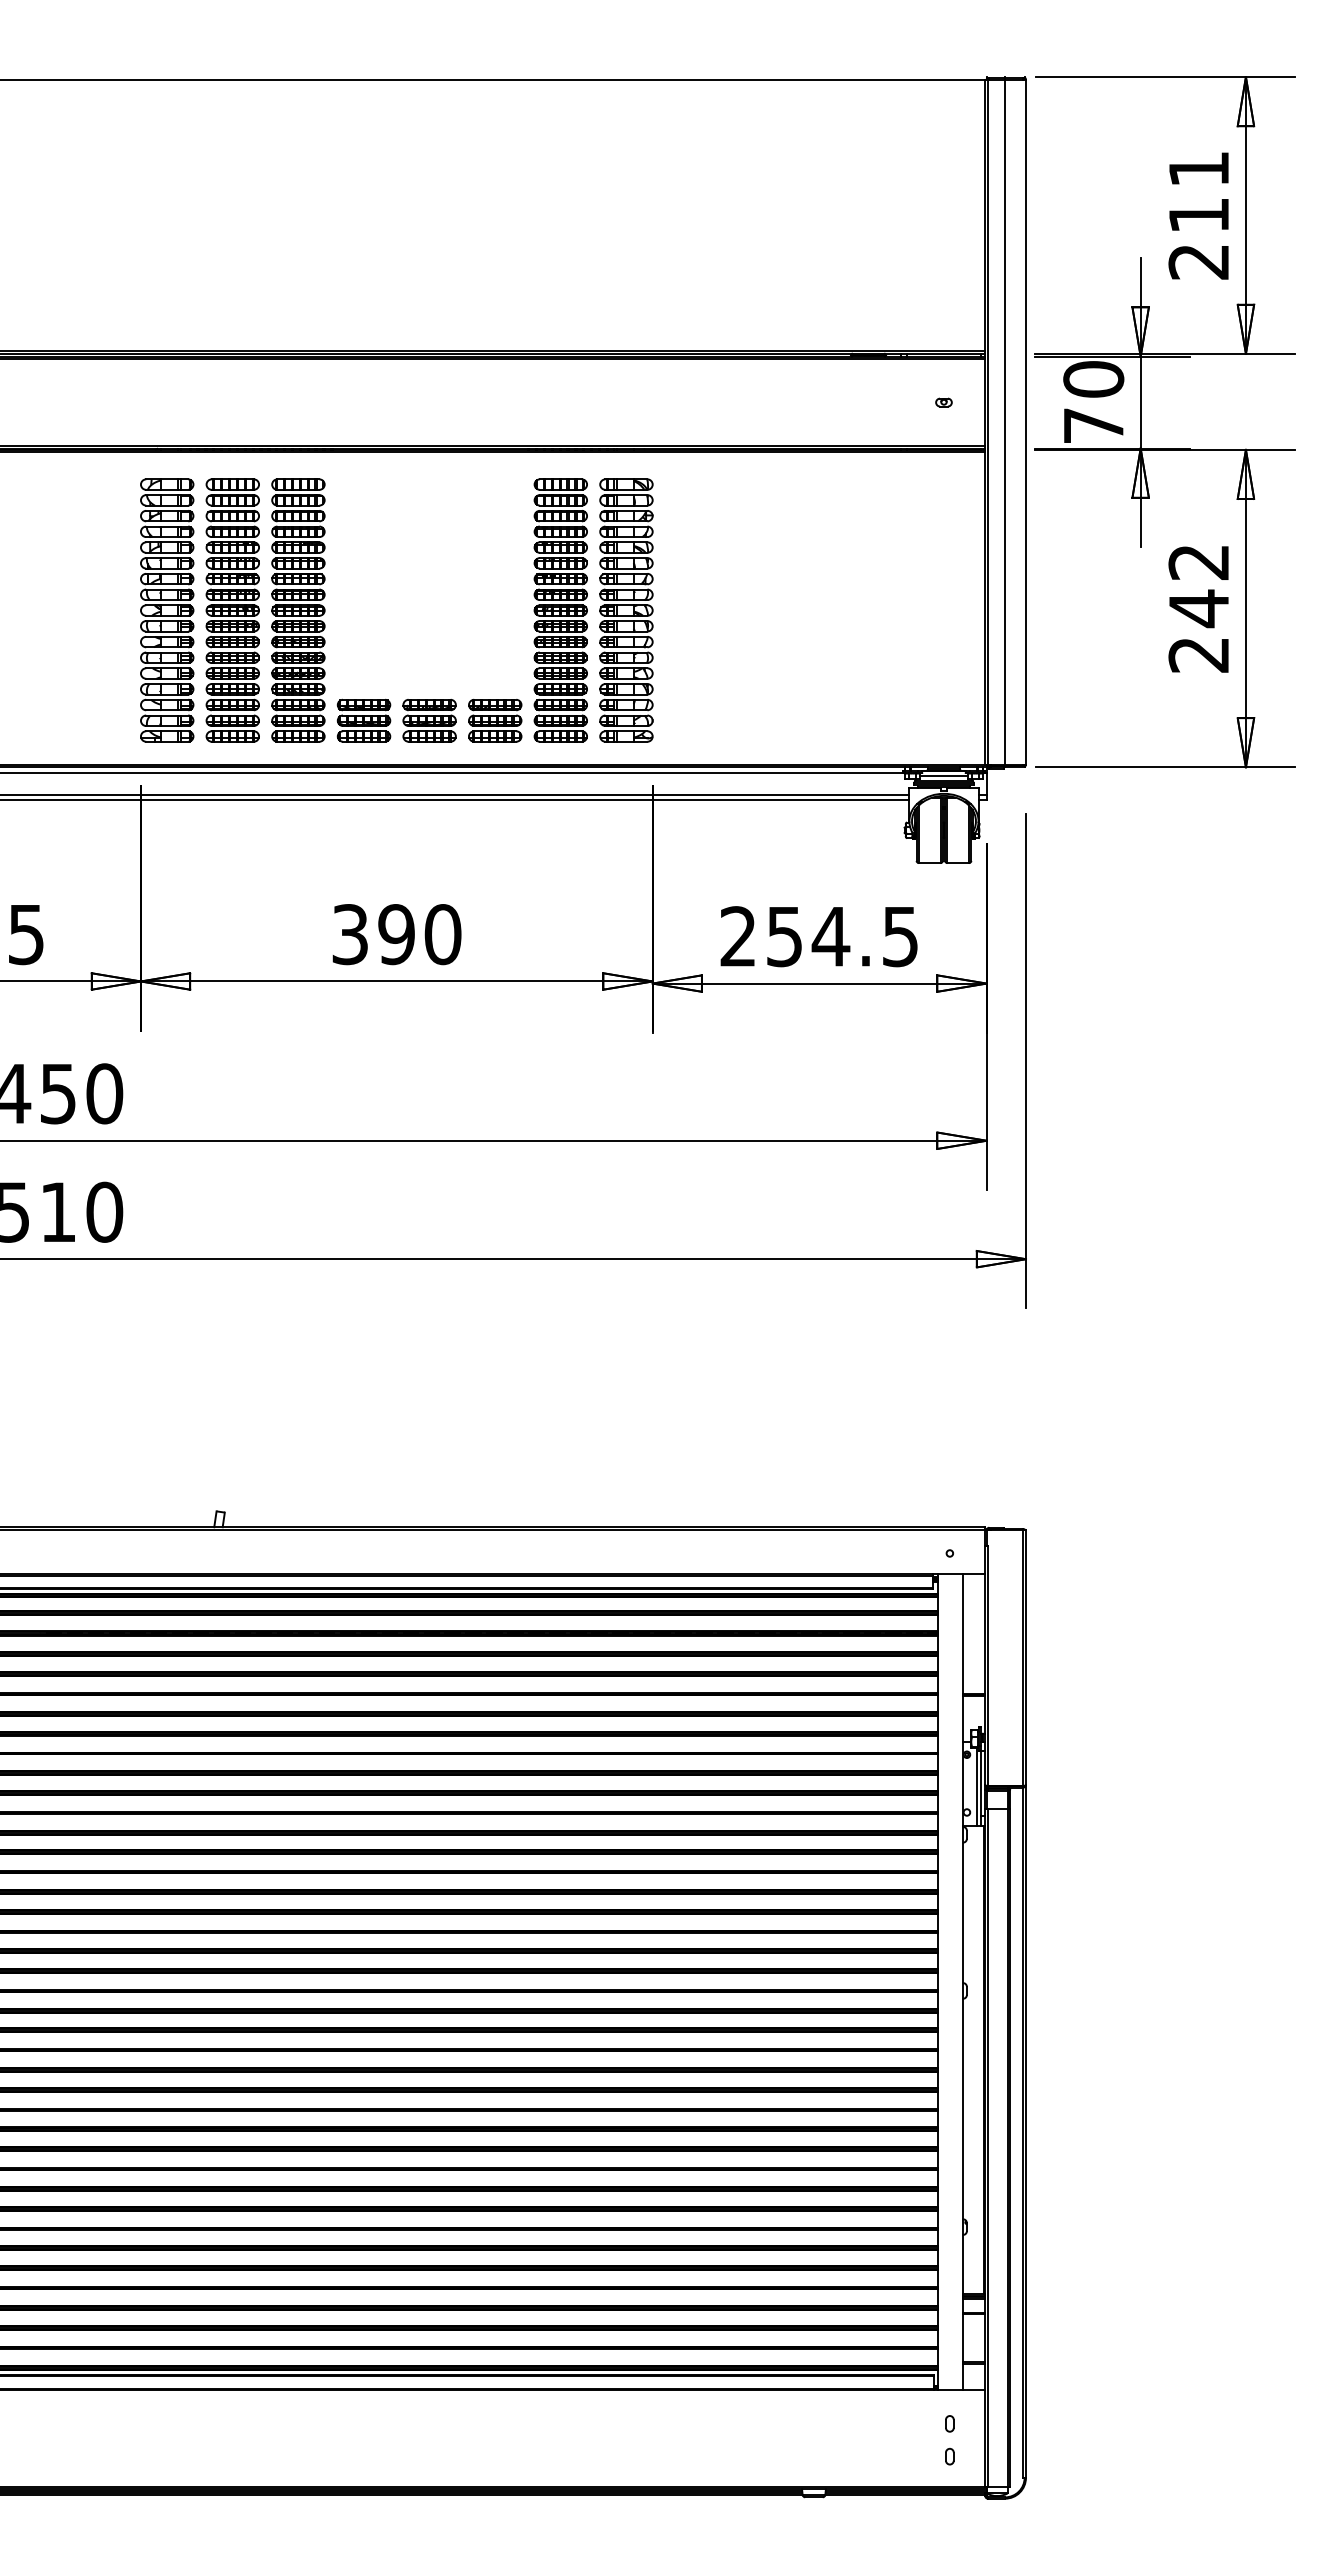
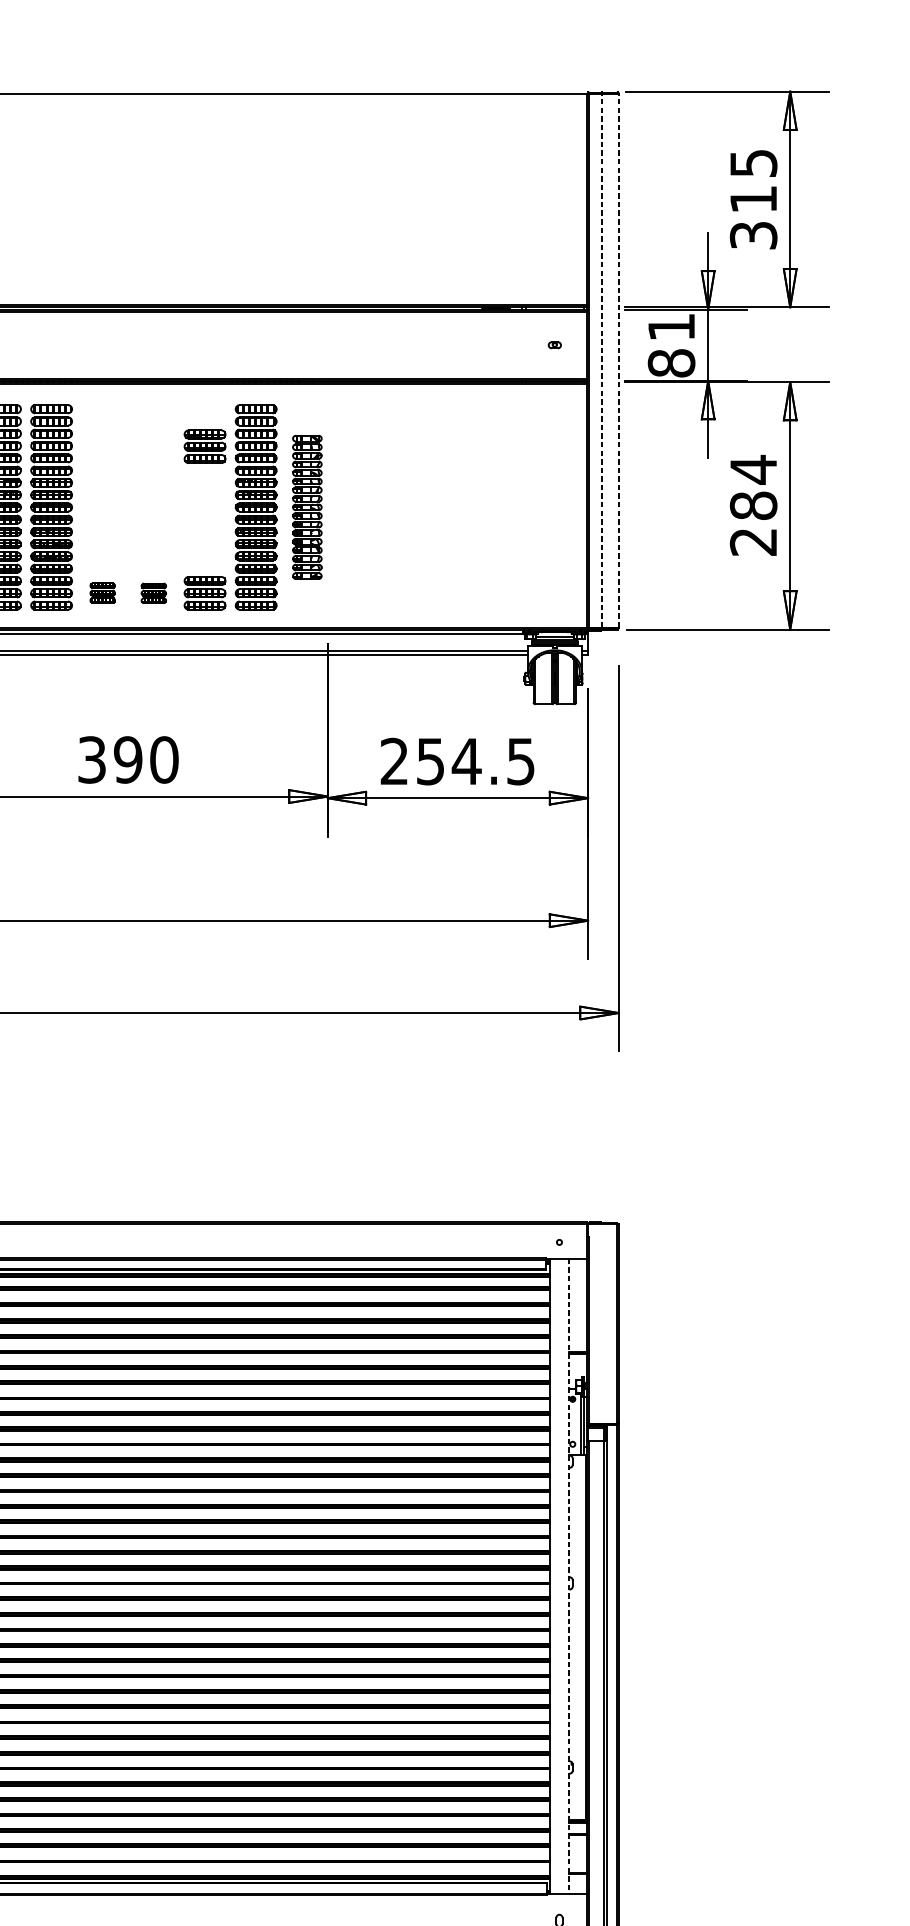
text: (1198, 215) -> (753, 199), 211 -> 315
text: (1093, 402) -> (671, 345), 70 -> 81
line: (1004, 421) -> (602, 360), solid -> dashed
line: (1025, 421) -> (618, 360), solid -> dashed
part: (495, 532) -> (205, 446), added
text: (1198, 585) -> (753, 487), 242 -> 284
part: (626, 610) -> (307, 507), size x0.7
part: (363, 720) -> (102, 593), size x0.6
part: (429, 720) -> (153, 593), size x0.6
line: (962, 1982) -> (569, 1576), solid -> dashed

